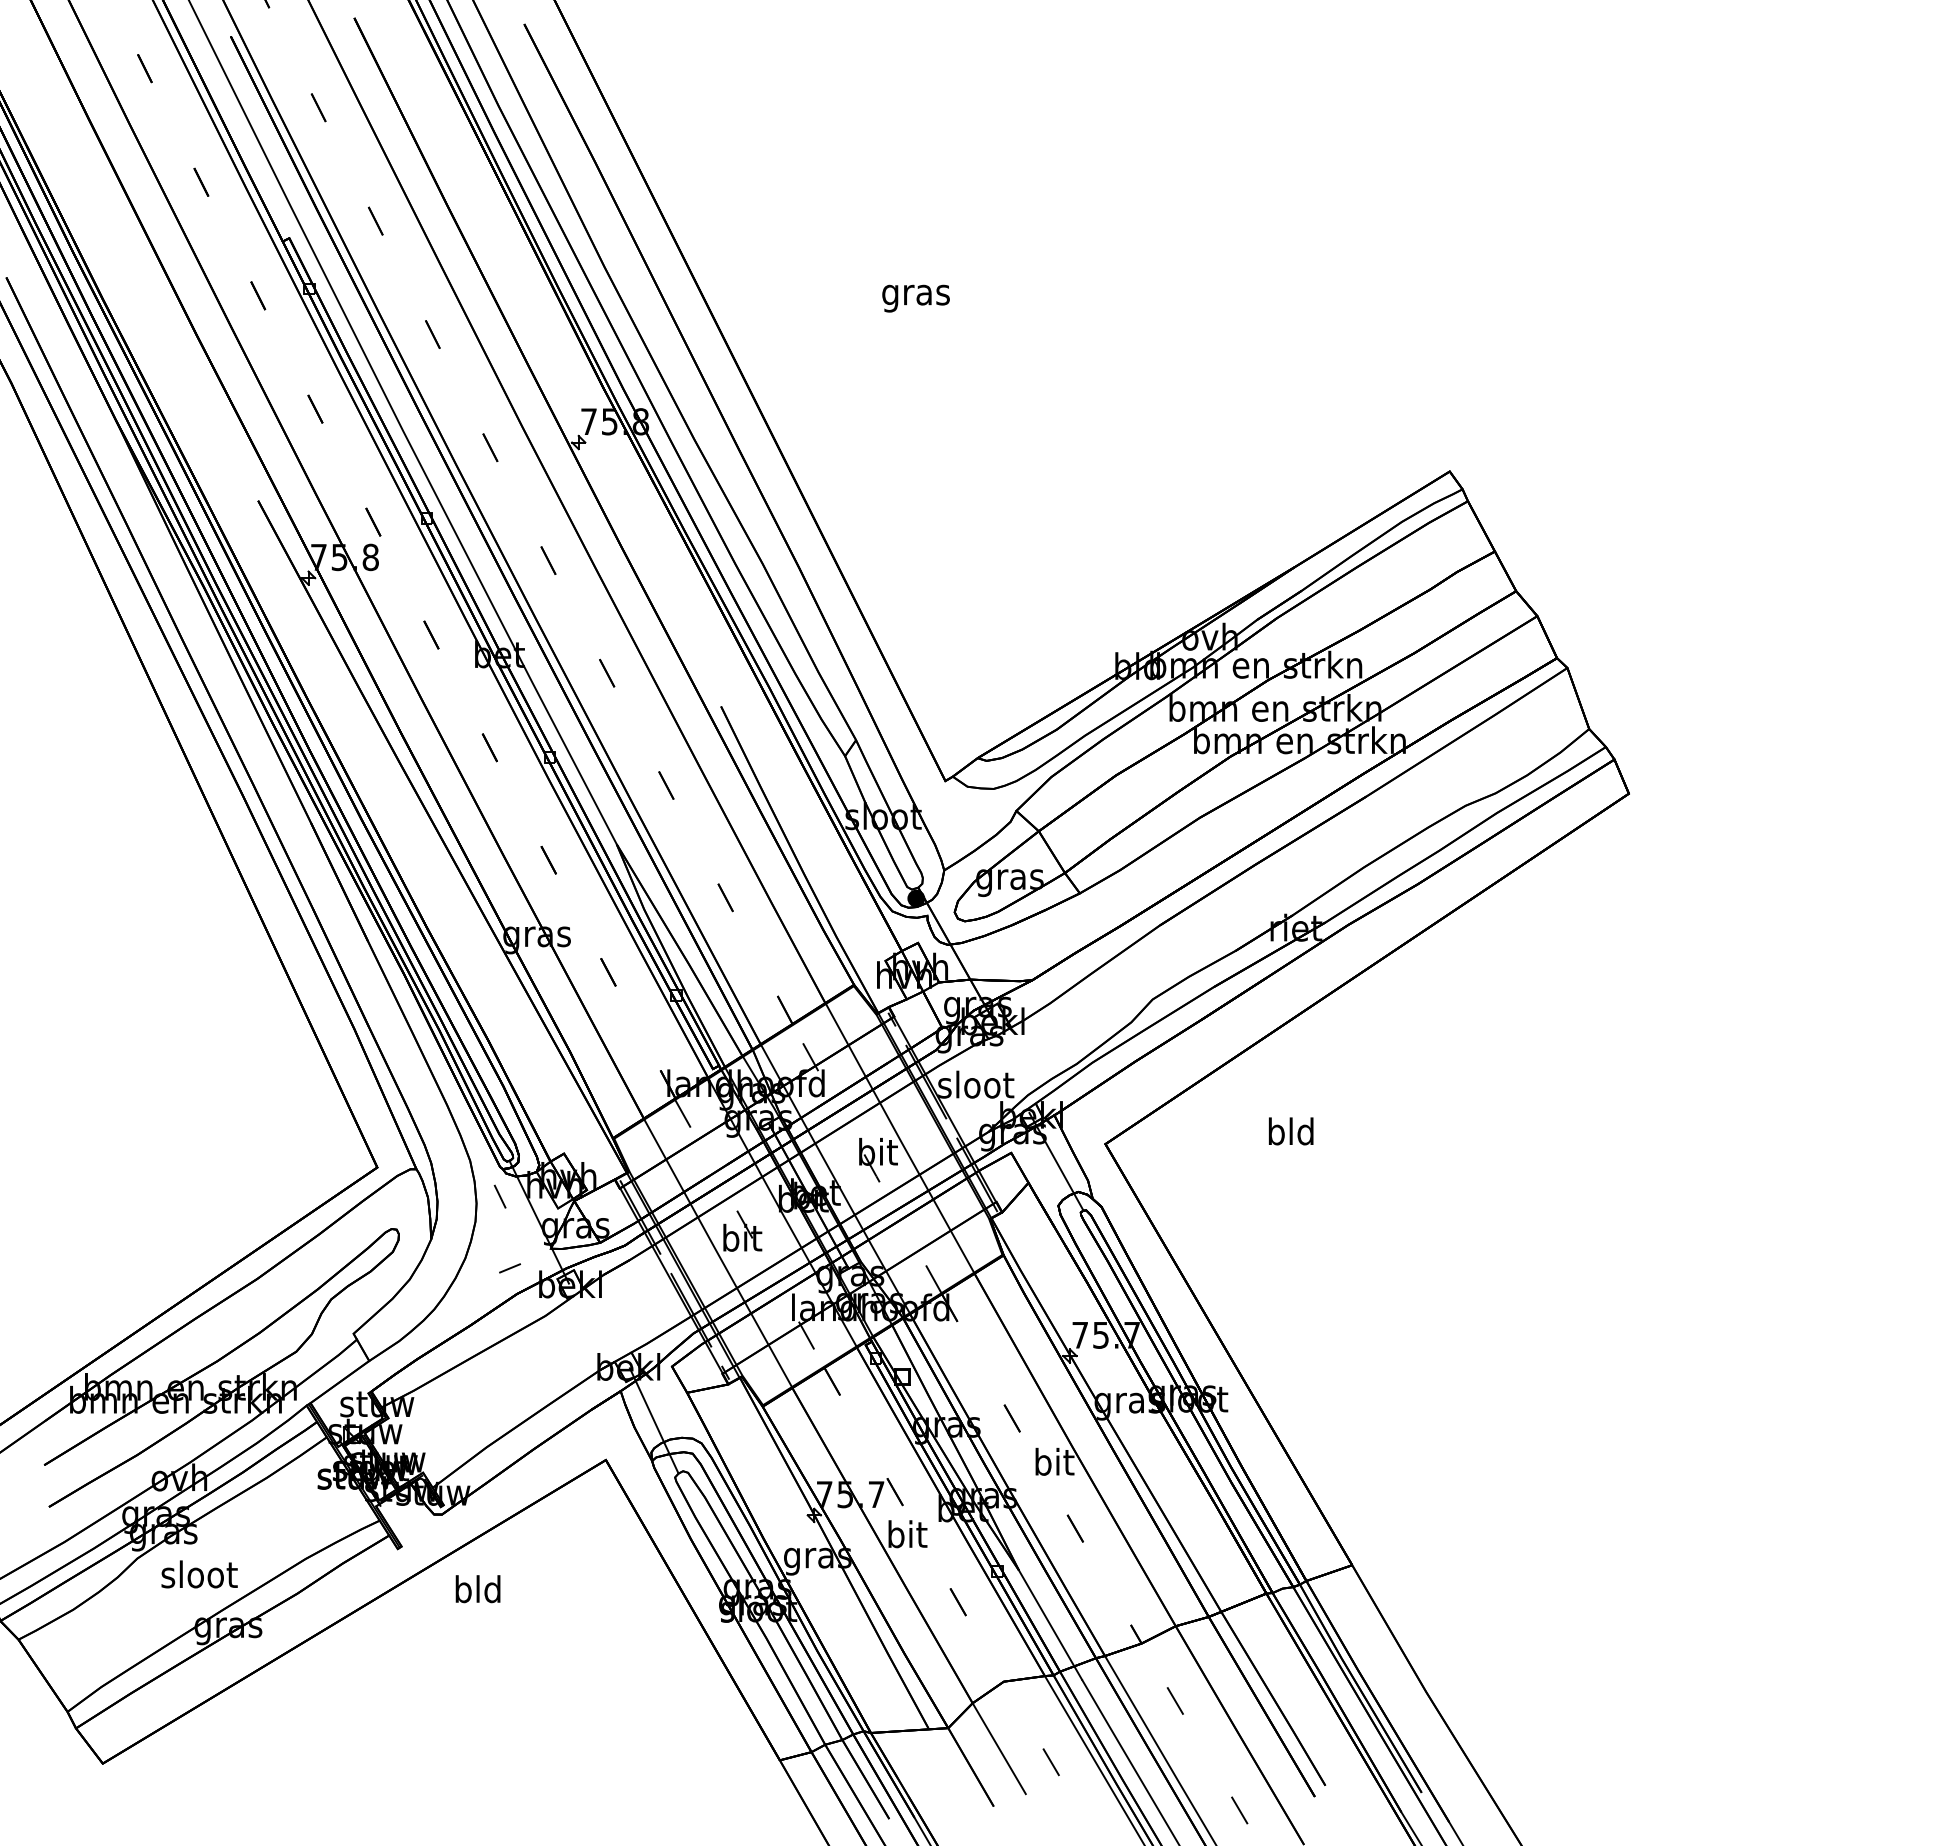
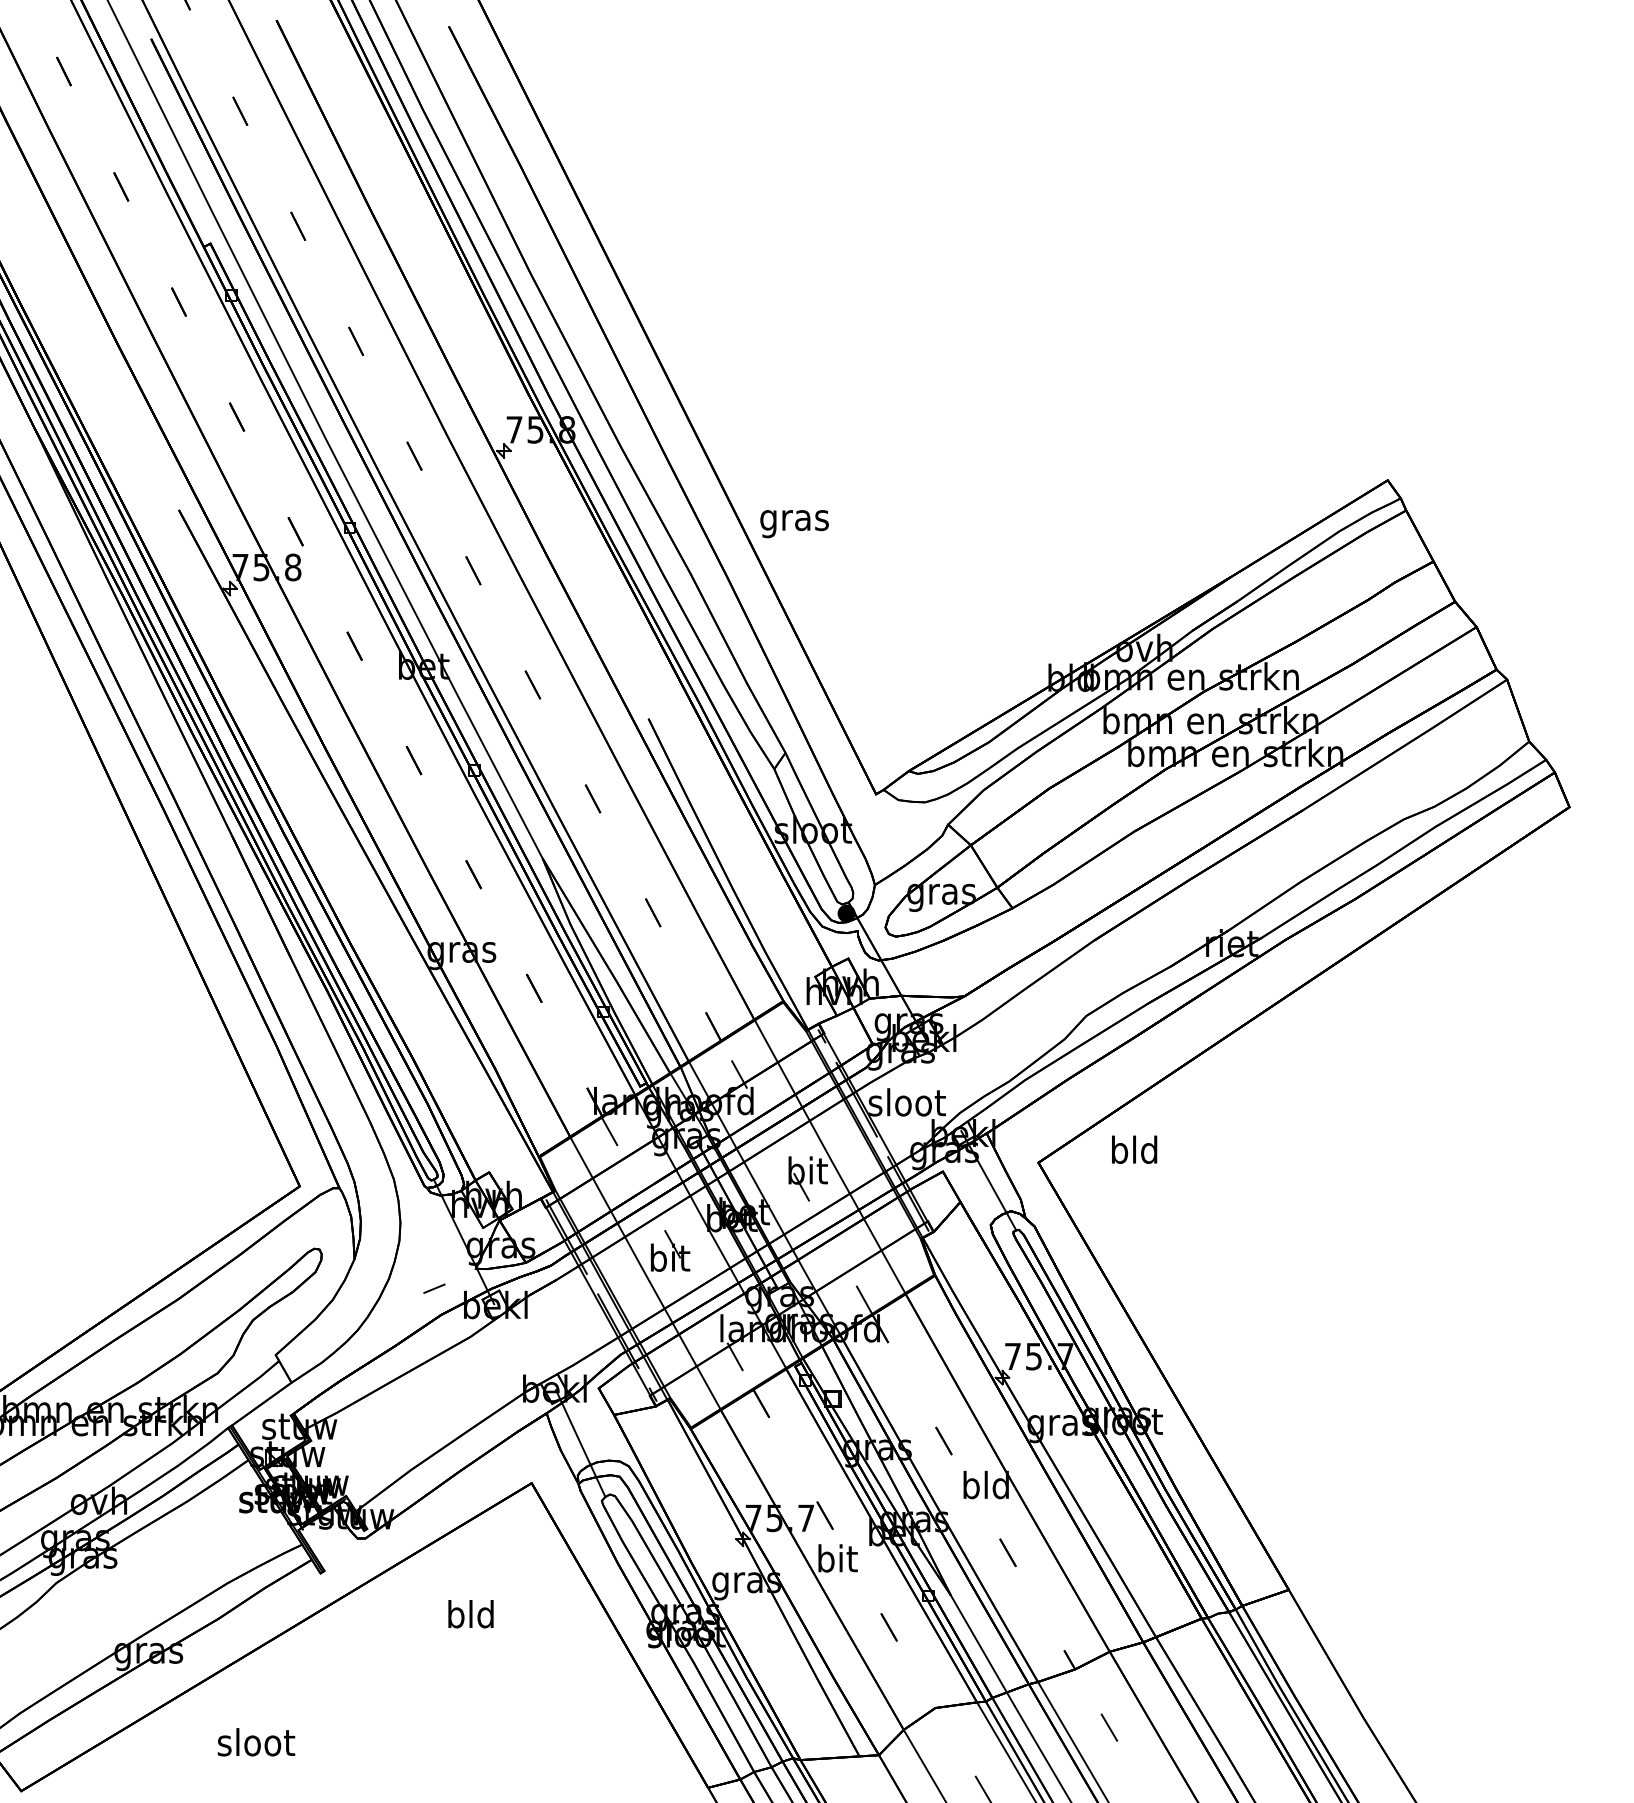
text: (915, 298) -> (794, 523), moved
text: (1291, 1131) -> (1134, 1149), moved
line: (499, 1196) -> (423, 1215), removed
text: (1053, 1461) -> (985, 1484), bit -> bld
text: (199, 1574) -> (256, 1742), moved
text: (477, 1589) -> (470, 1614), moved

